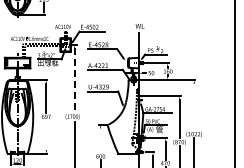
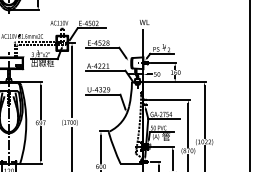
line: (74, 80) -> (71, 82), dashed -> solid
line: (194, 106) -> (204, 111), added
line: (46, 135) -> (40, 143), added
line: (100, 140) -> (100, 148), added

